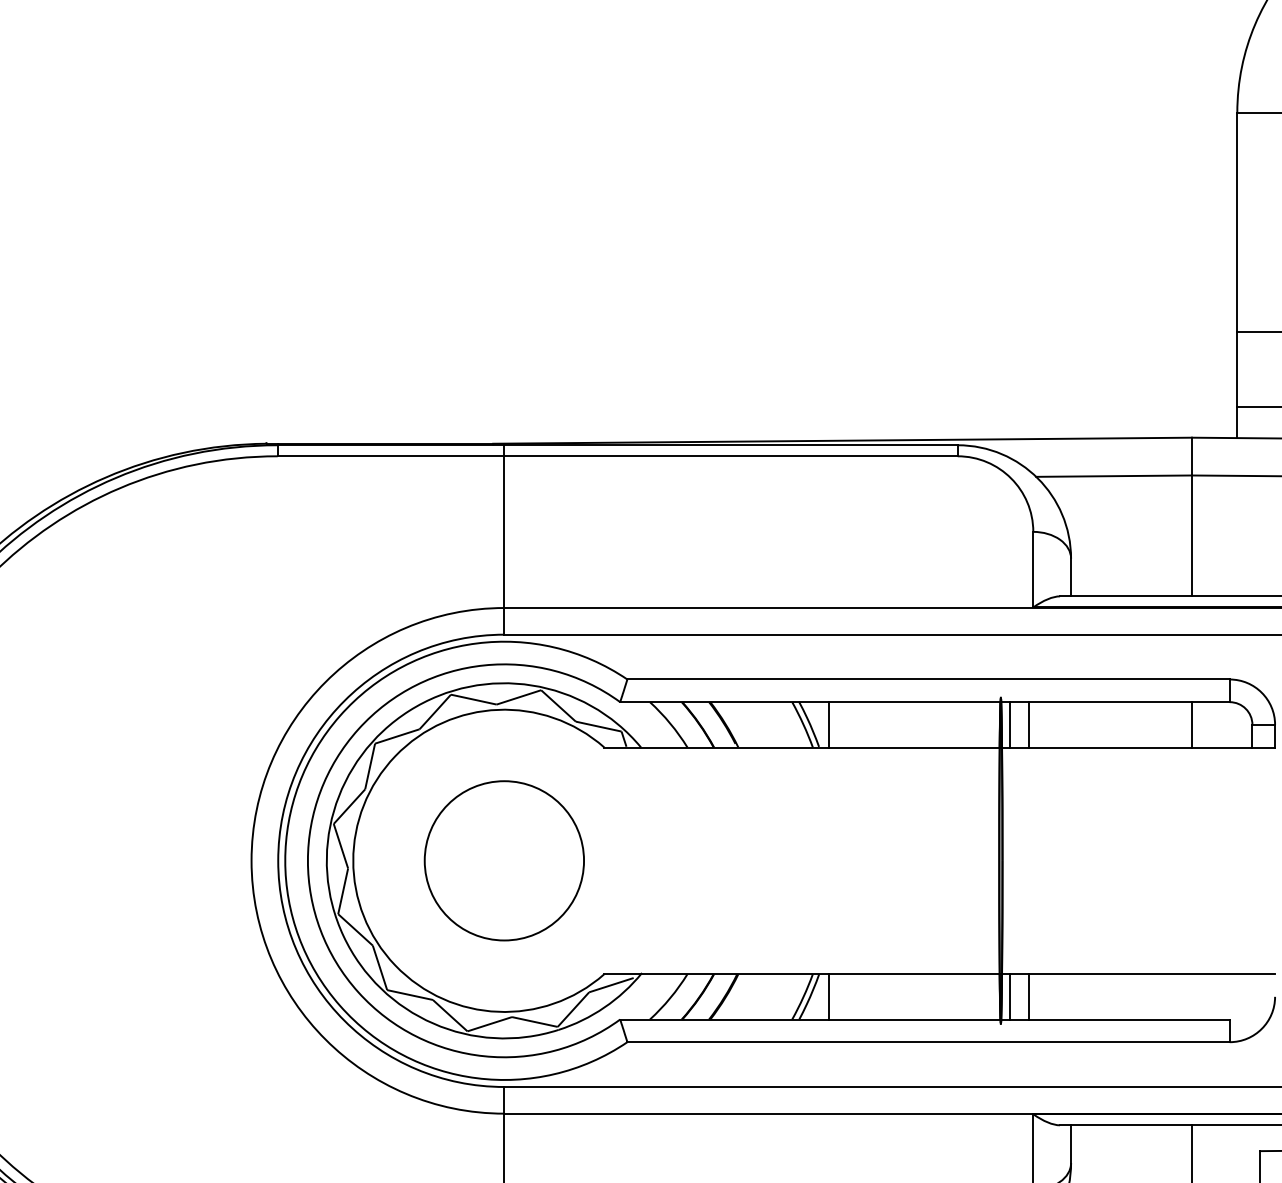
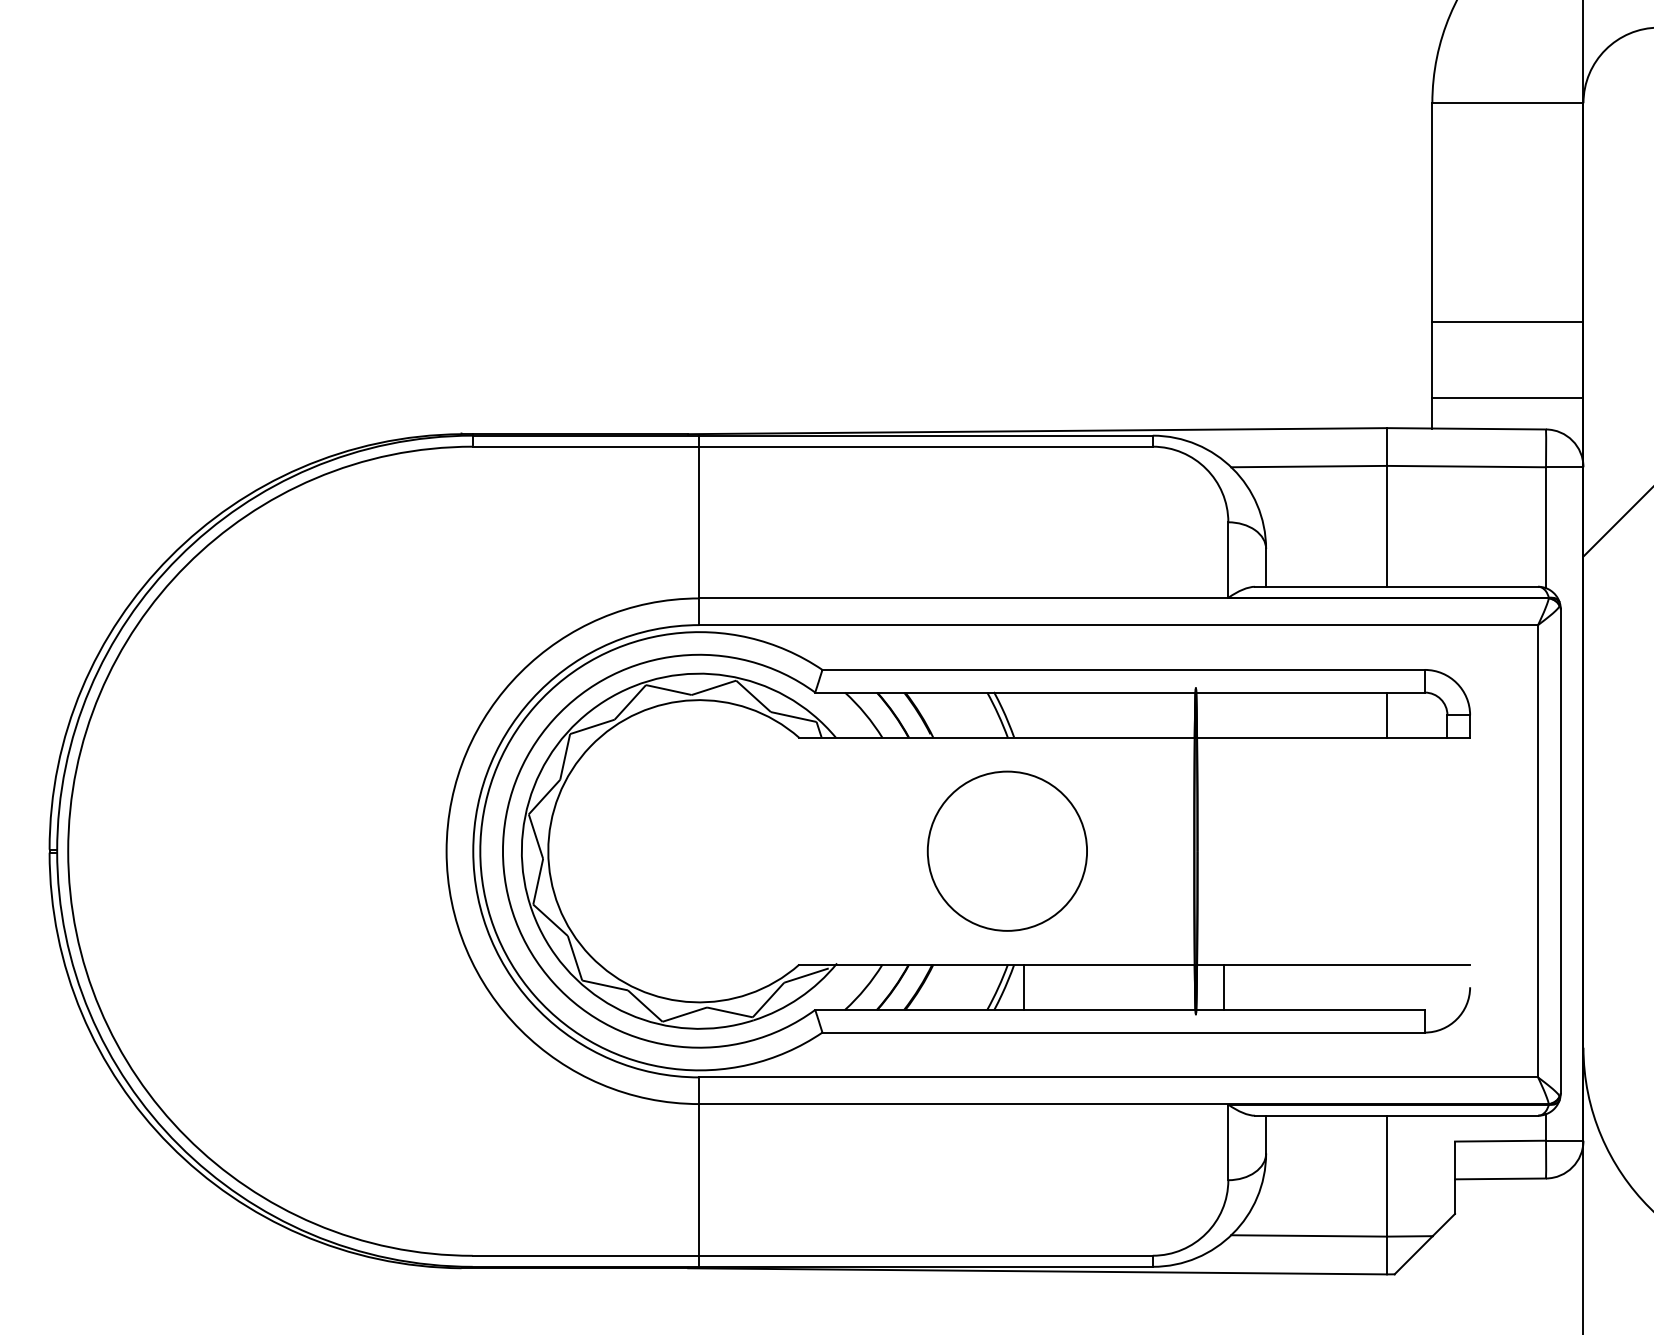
line: (829, 724) -> (1024, 714), removed
line: (1010, 724) -> (1205, 714), removed
line: (1029, 724) -> (1224, 714), removed
circle: (503, 860) -> (1006, 850), moved
line: (1010, 996) -> (1205, 986), removed

